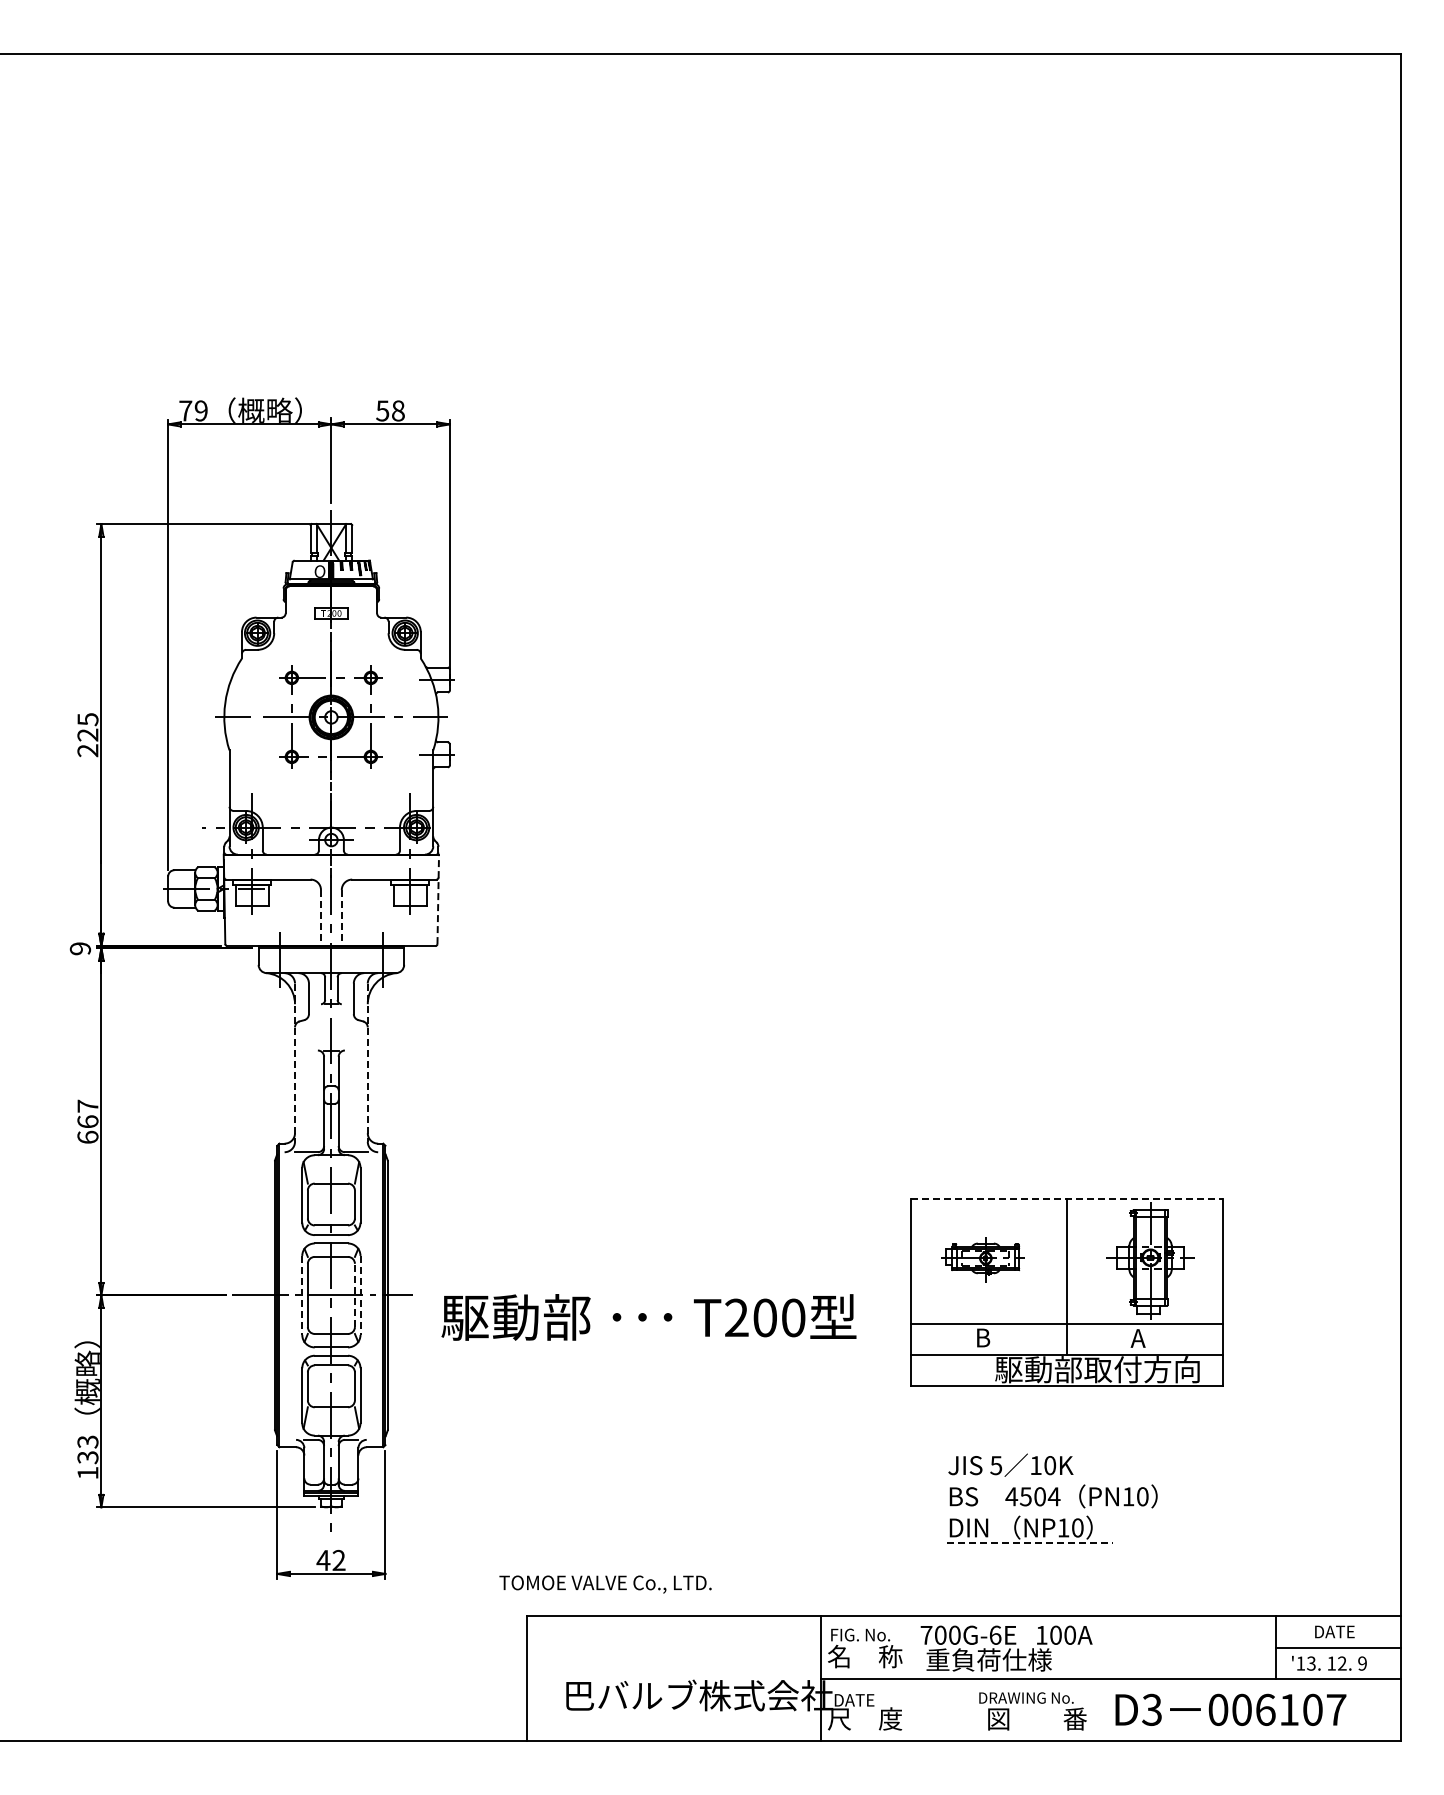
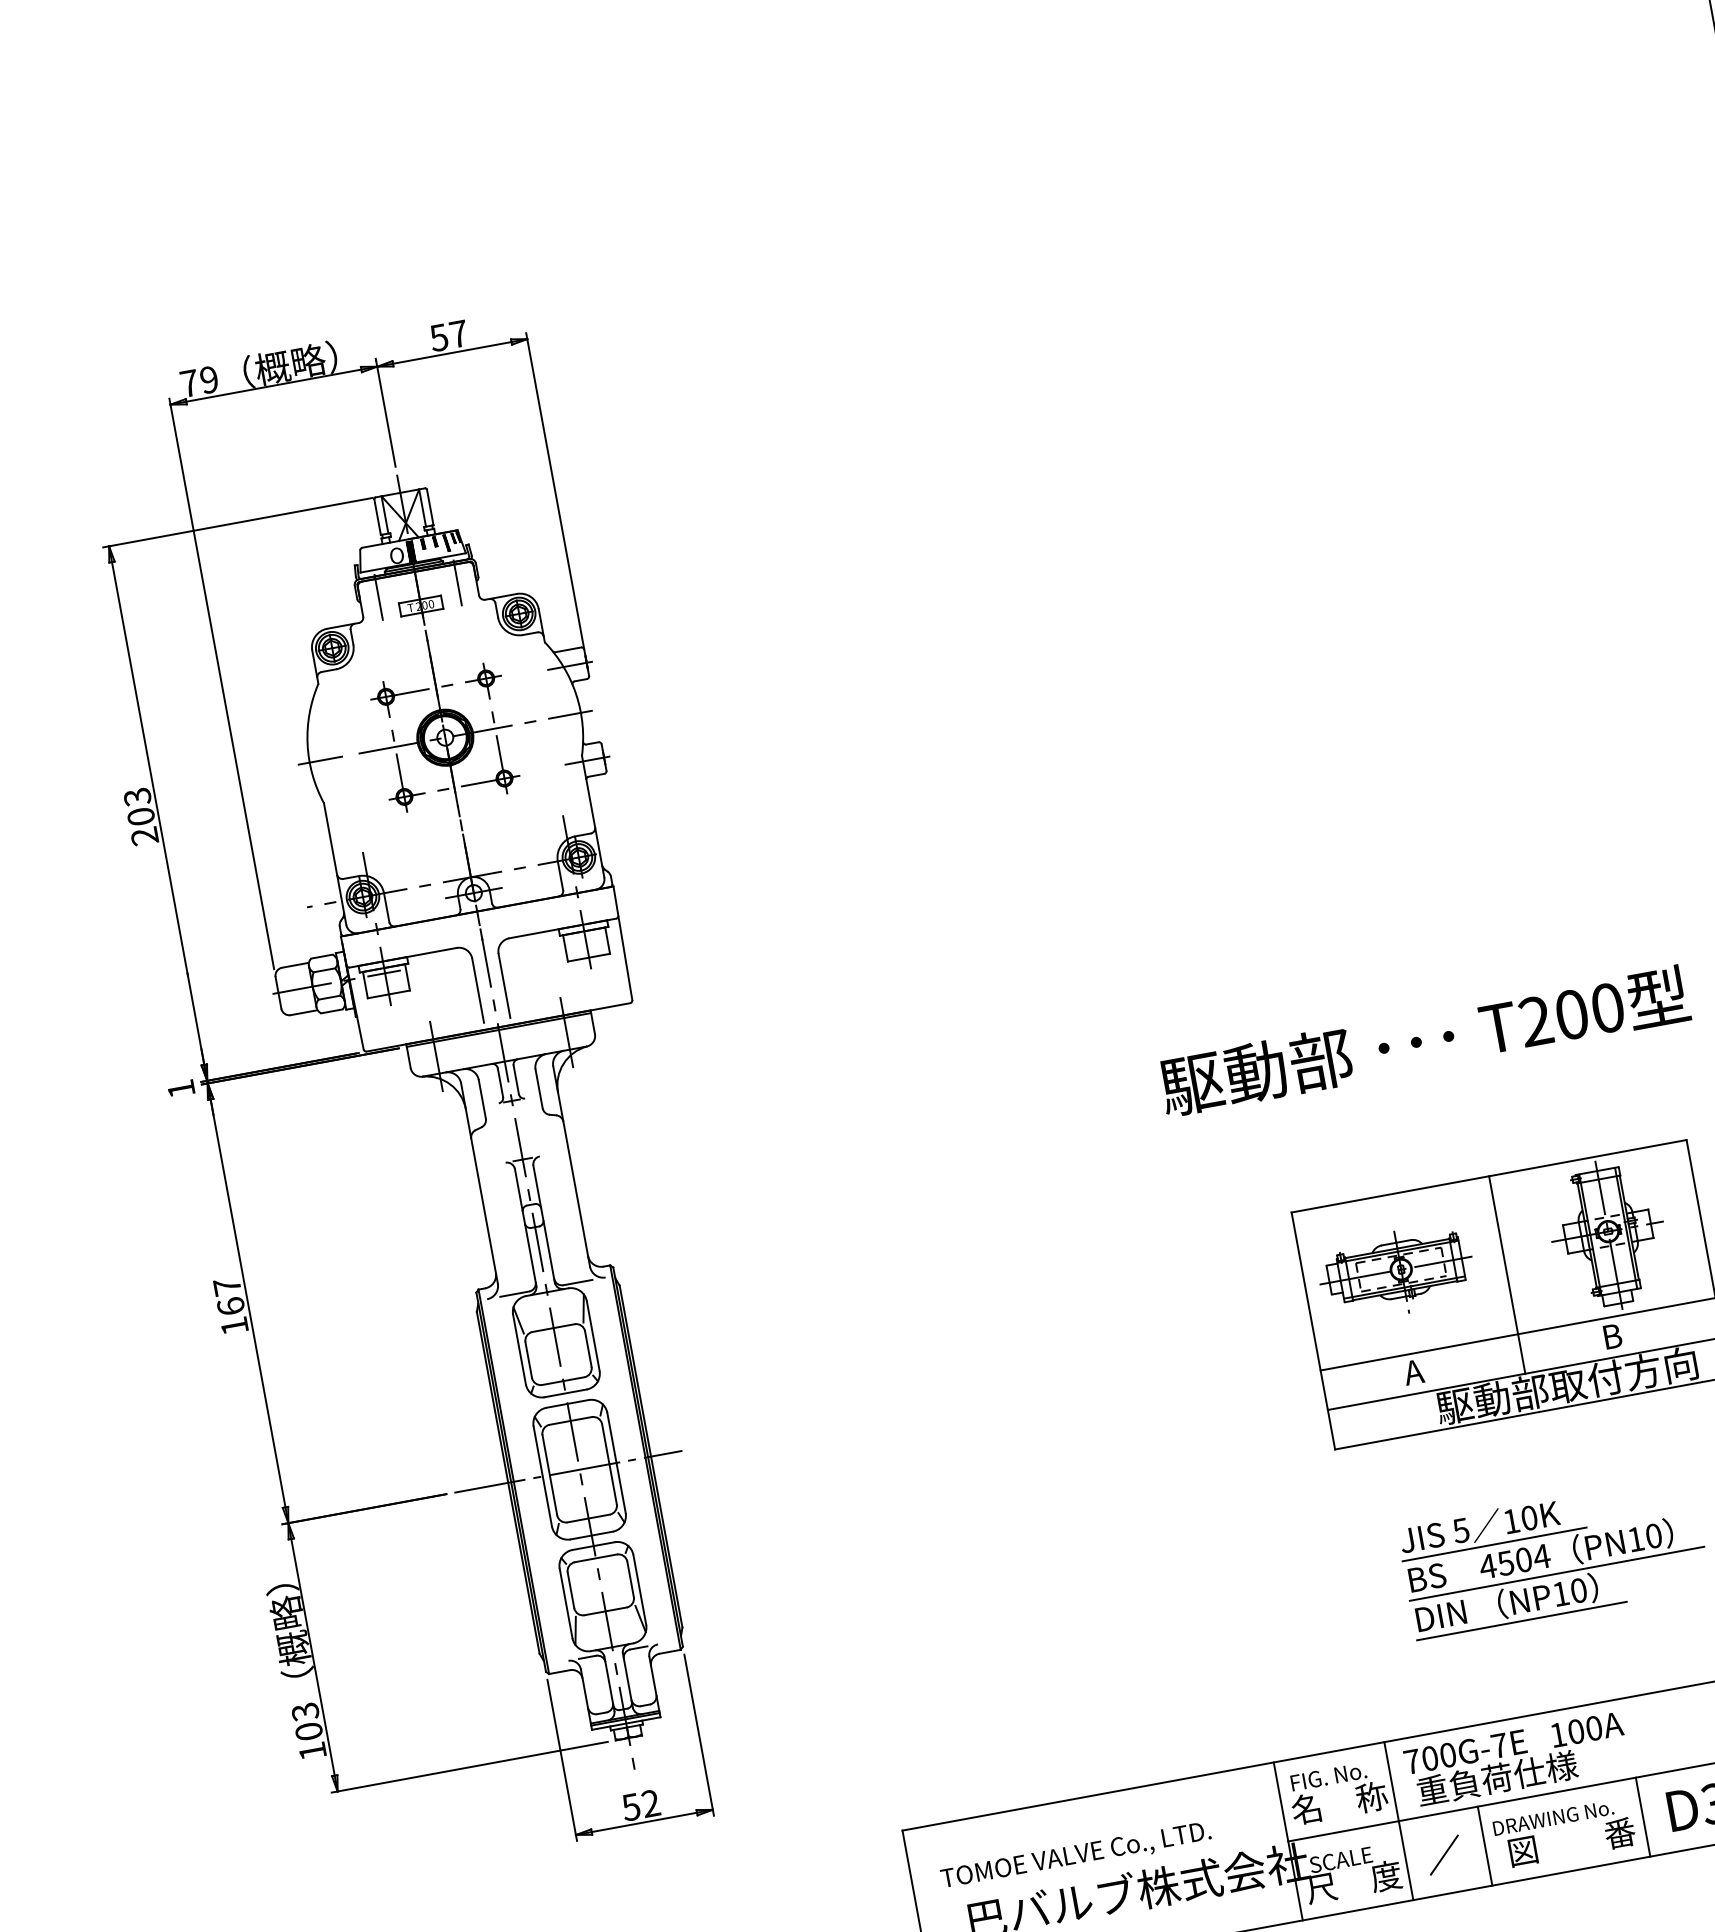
text: (398, 410) -> (458, 333), 58 -> 57
line: (300, 600) -> (379, 596), added
line: (362, 600) -> (457, 582), added
text: (87, 727) -> (138, 807), 225 -> 203
line: (438, 899) -> (623, 943), dashed -> solid
line: (321, 914) -> (478, 989), dashed -> solid
line: (341, 914) -> (503, 984), dashed -> solid
text: (80, 948) -> (181, 1088), 9 -> 1
line: (295, 1063) -> (480, 1184), dashed -> solid
line: (367, 1063) -> (571, 1167), dashed -> solid
text: (87, 1136) -> (233, 1325), 667 -> 167
line: (1067, 1198) -> (1489, 1175), dashed -> solid
part: (982, 1259) -> (1395, 1272), size x1.43
line: (302, 1295) -> (543, 1476), dashed -> solid
line: (354, 1295) -> (608, 1464), dashed -> solid
line: (360, 1295) -> (616, 1463), dashed -> solid
text: (648, 1317) -> (1424, 1041), moved
text: (982, 1337) -> (1413, 1371), B -> A
text: (1137, 1338) -> (1610, 1336), A -> B
text: (87, 1457) -> (308, 1731), 133 -> 103
line: (1019, 1480) -> (1494, 1544), added
line: (1063, 1511) -> (1556, 1573), added
line: (1030, 1543) -> (1522, 1621), dashed -> solid
text: (323, 1560) -> (631, 1807), 42 -> 52
text: (605, 1584) -> (1076, 1856), moved
text: (995, 1634) -> (1499, 1744), 700G-6E -> 700G-7E
line: (907, 1678) -> (1398, 1820), added
text: (858, 1700) -> (1341, 1860), DATE -> SCALE
line: (970, 1709) -> (1485, 1845), added
line: (1095, 1709) -> (1643, 1816), added
line: (937, 1711) -> (1443, 1855), added

